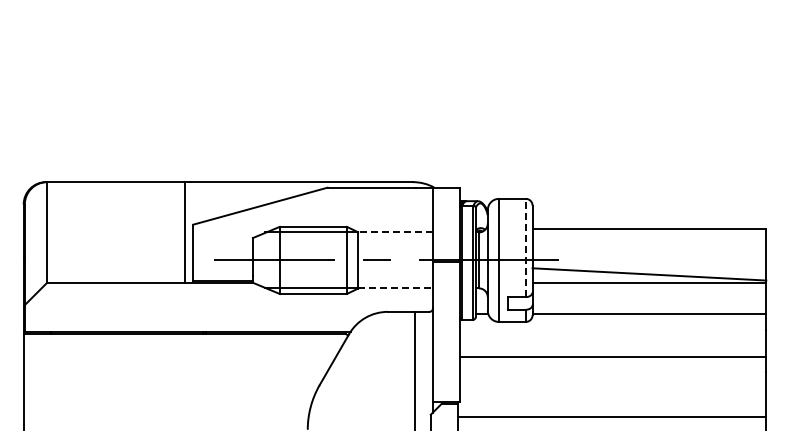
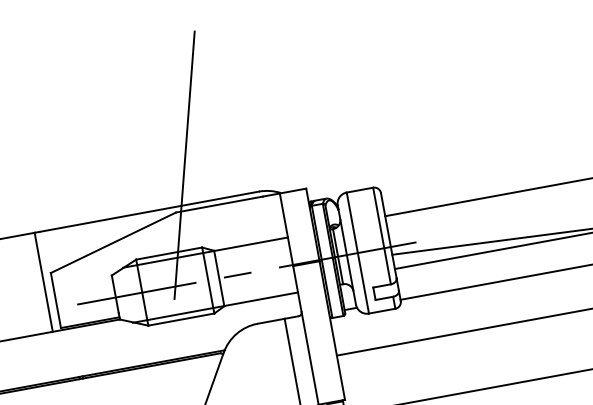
line: (344, 142) -> (184, 164), added
line: (395, 232) -> (251, 244), dashed -> solid
line: (525, 247) -> (381, 235), dashed -> solid
line: (396, 288) -> (262, 299), dashed -> solid

